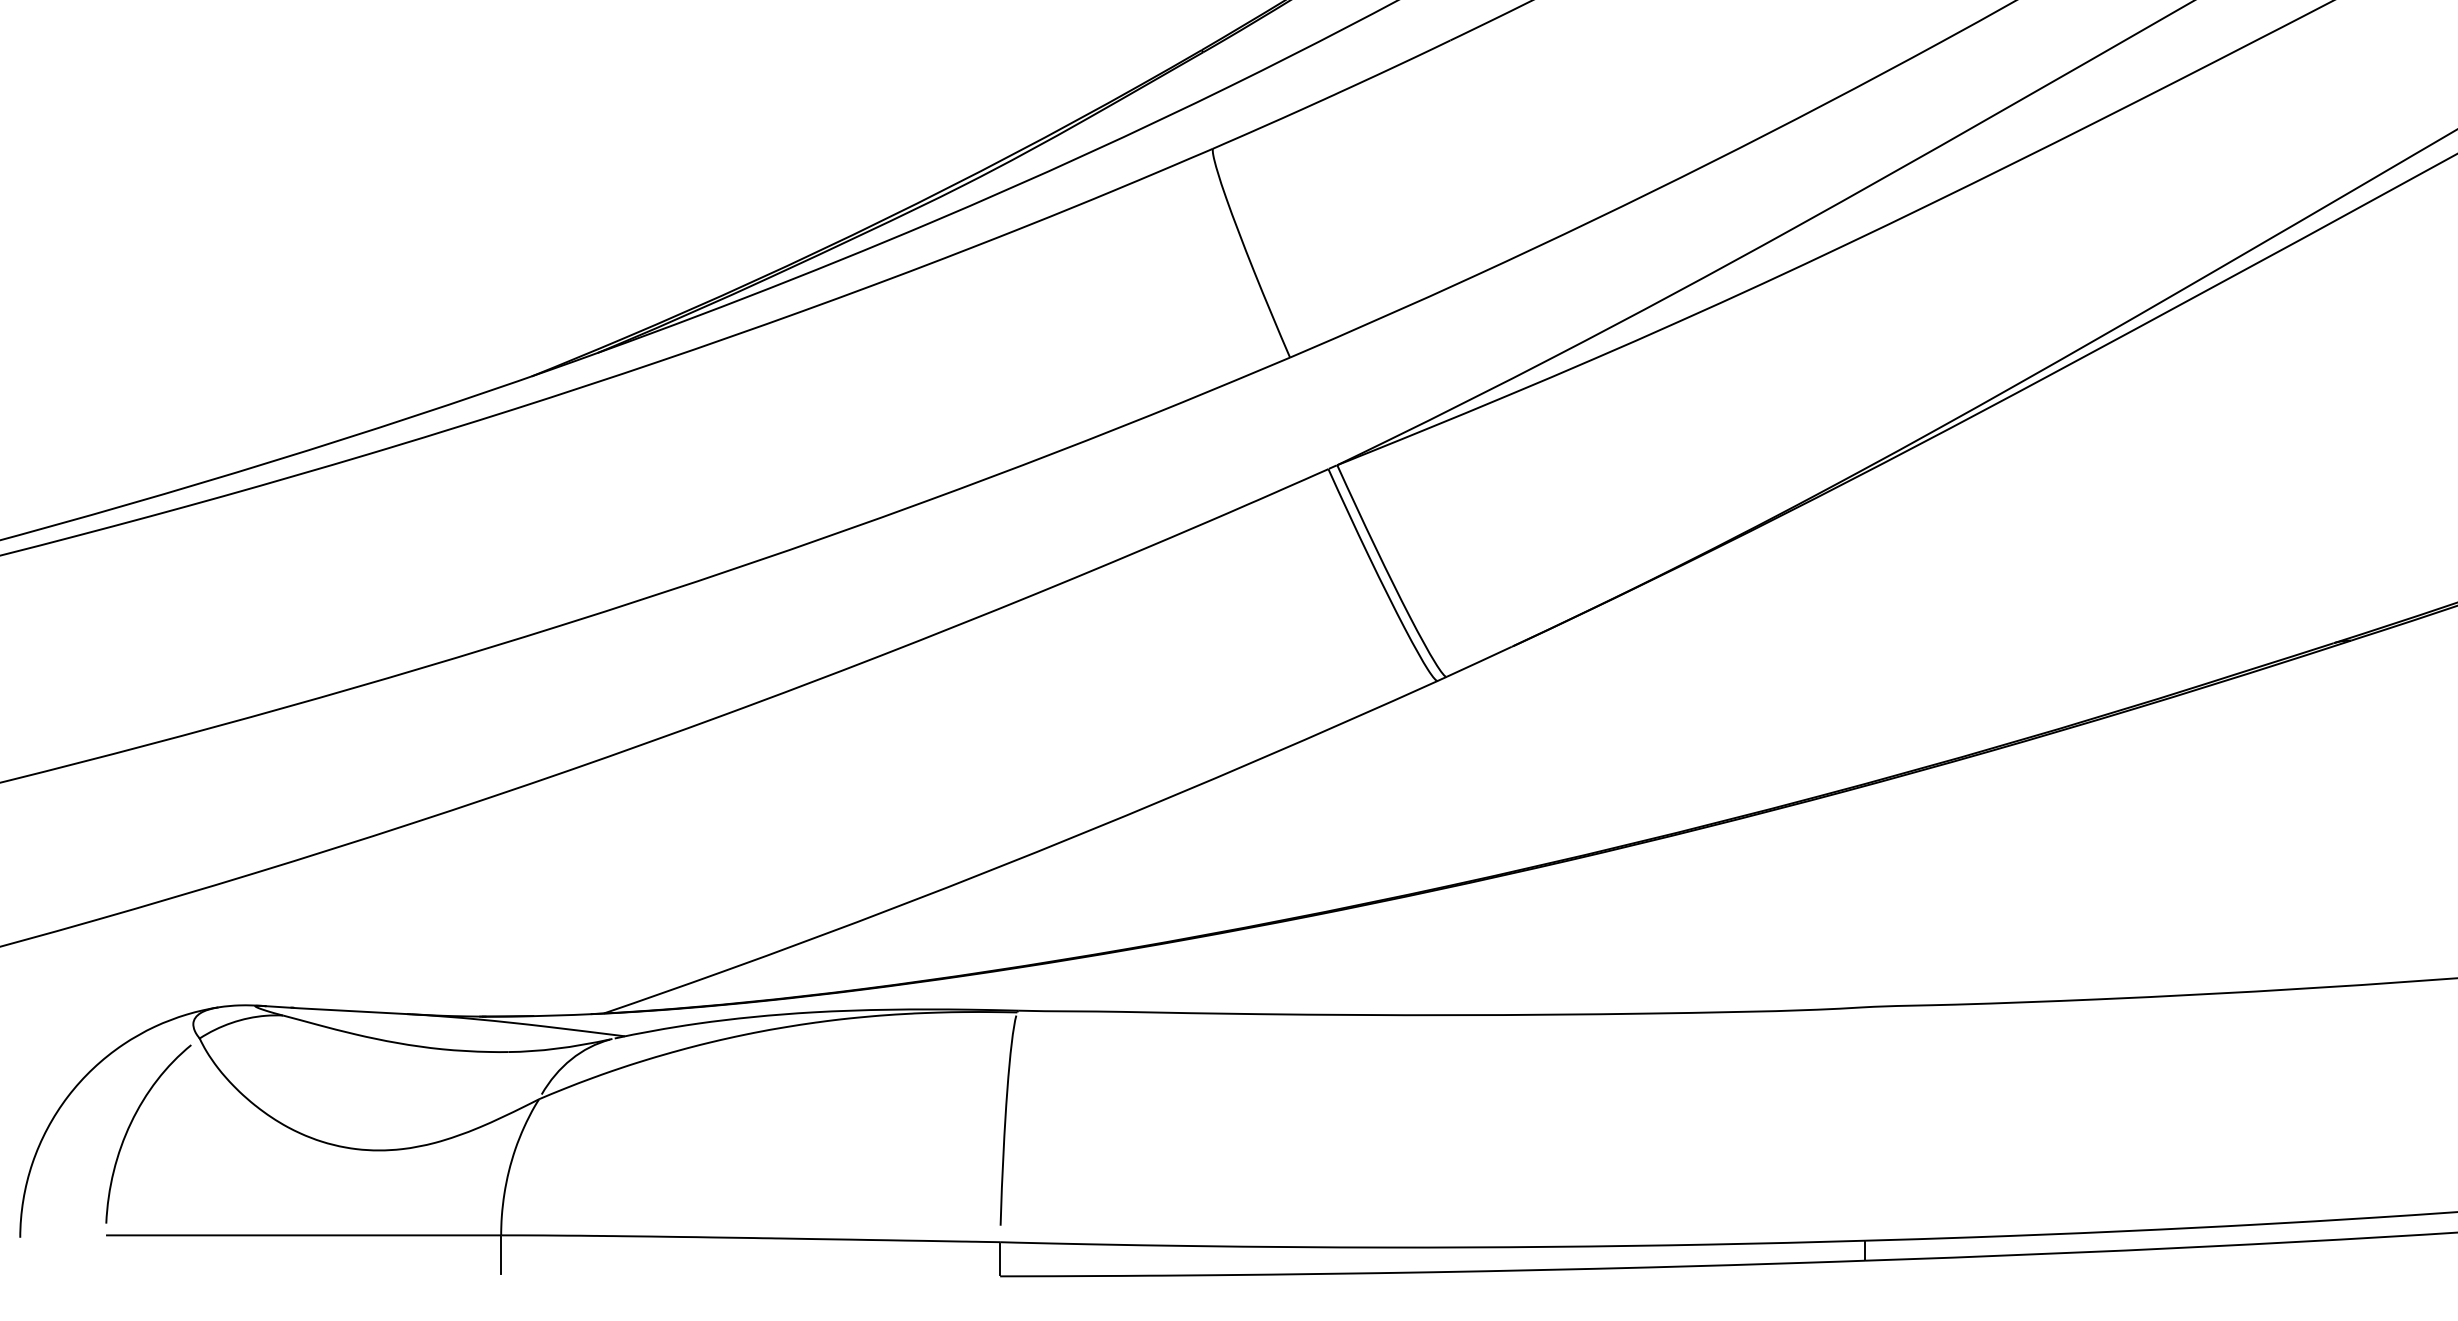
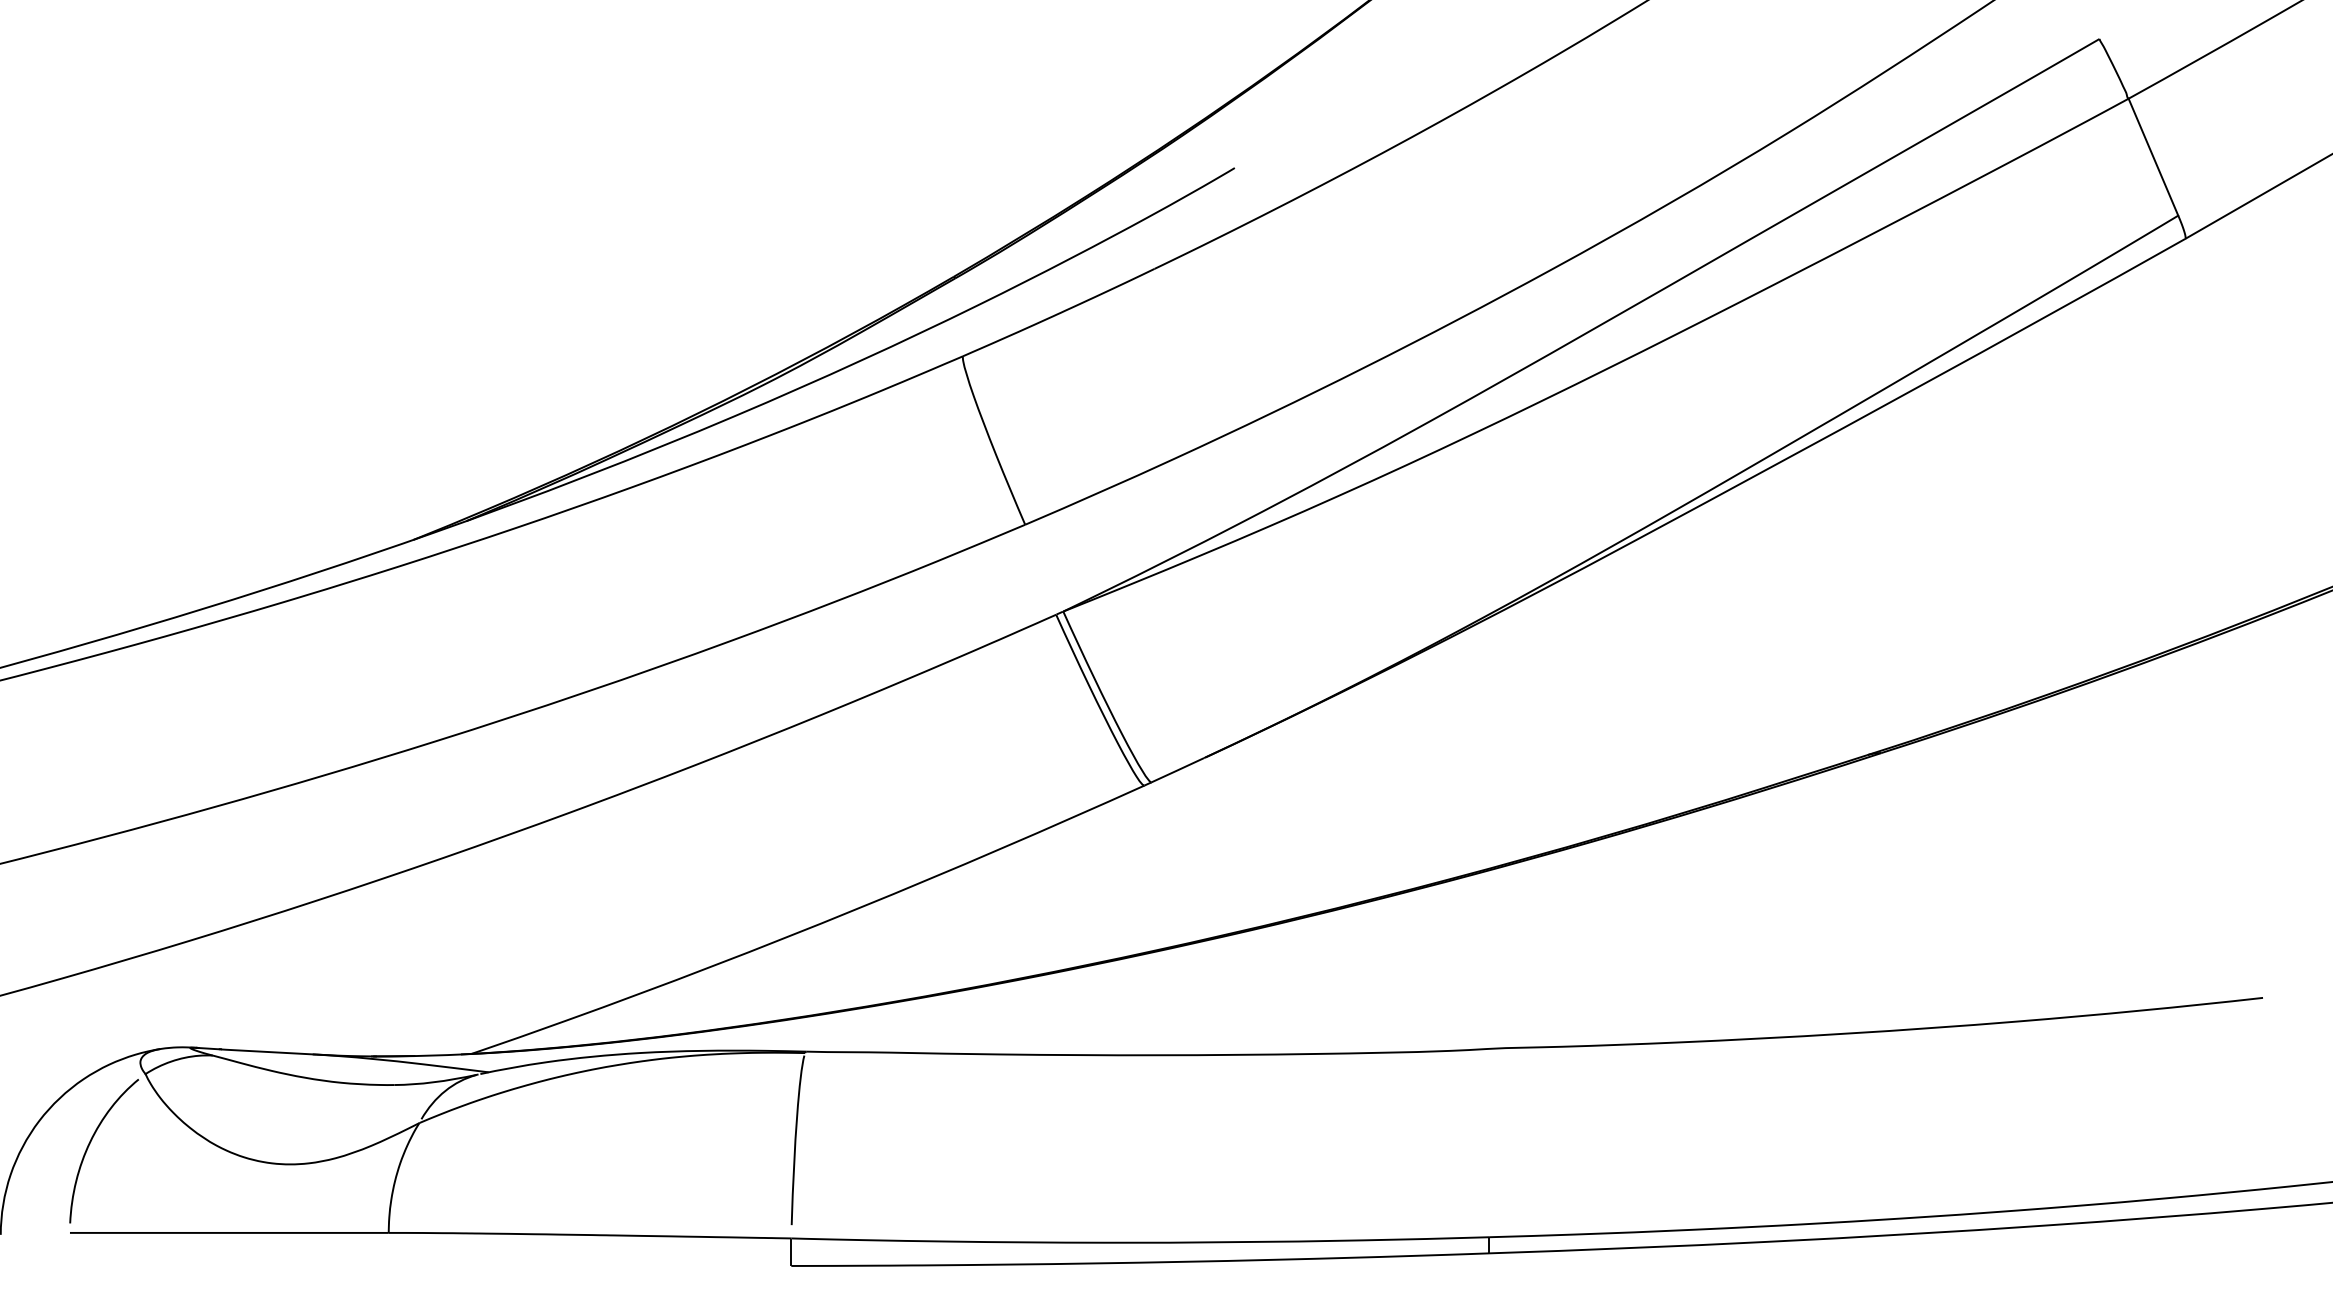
line: (500, 1255) -> (388, 1249), removed

